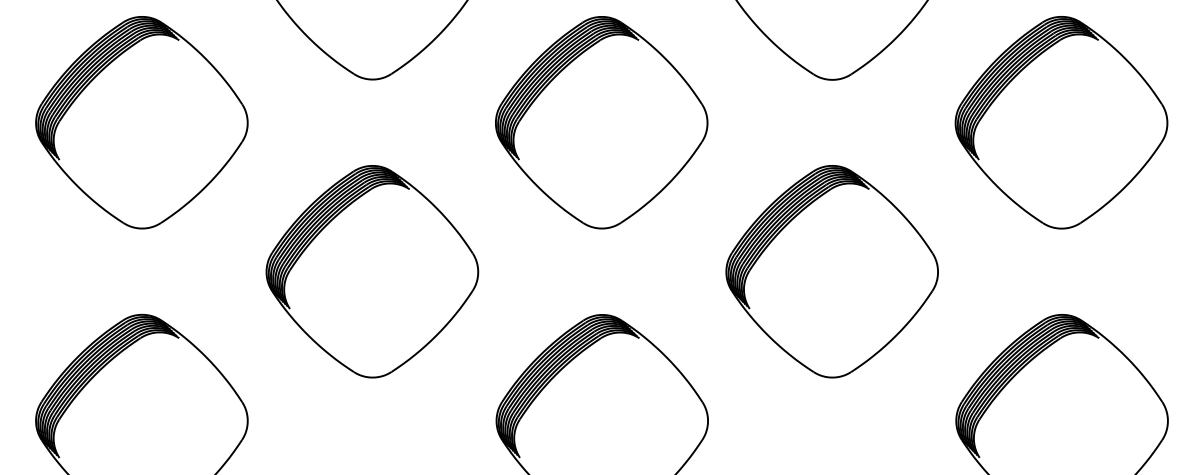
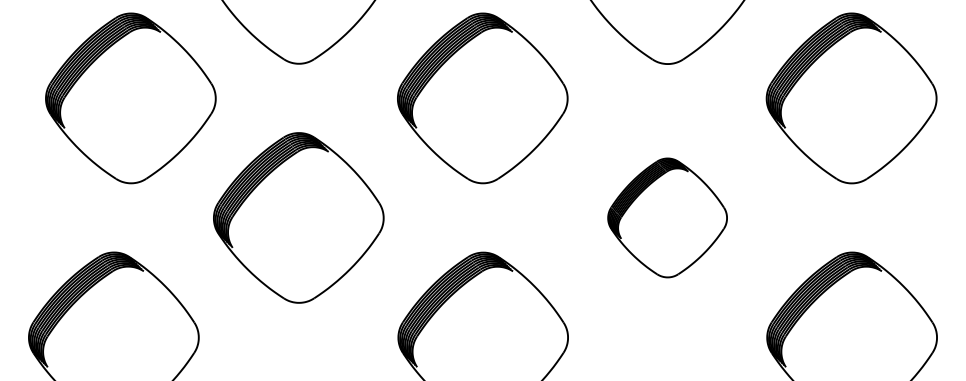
part: (141, 122) -> (130, 98), moved
part: (831, 271) -> (667, 217), size x0.7

